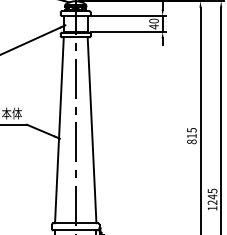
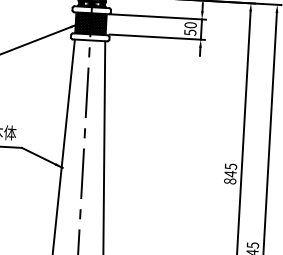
hatch: (75, 23) -> (90, 22), added
text: (153, 26) -> (189, 32), 40 -> 50
text: (191, 135) -> (230, 173), 815 -> 845

